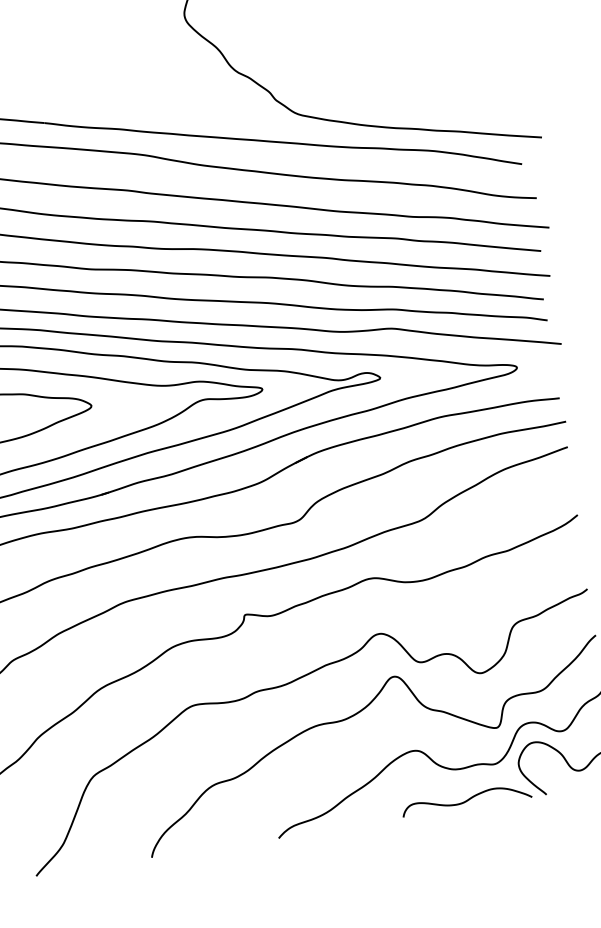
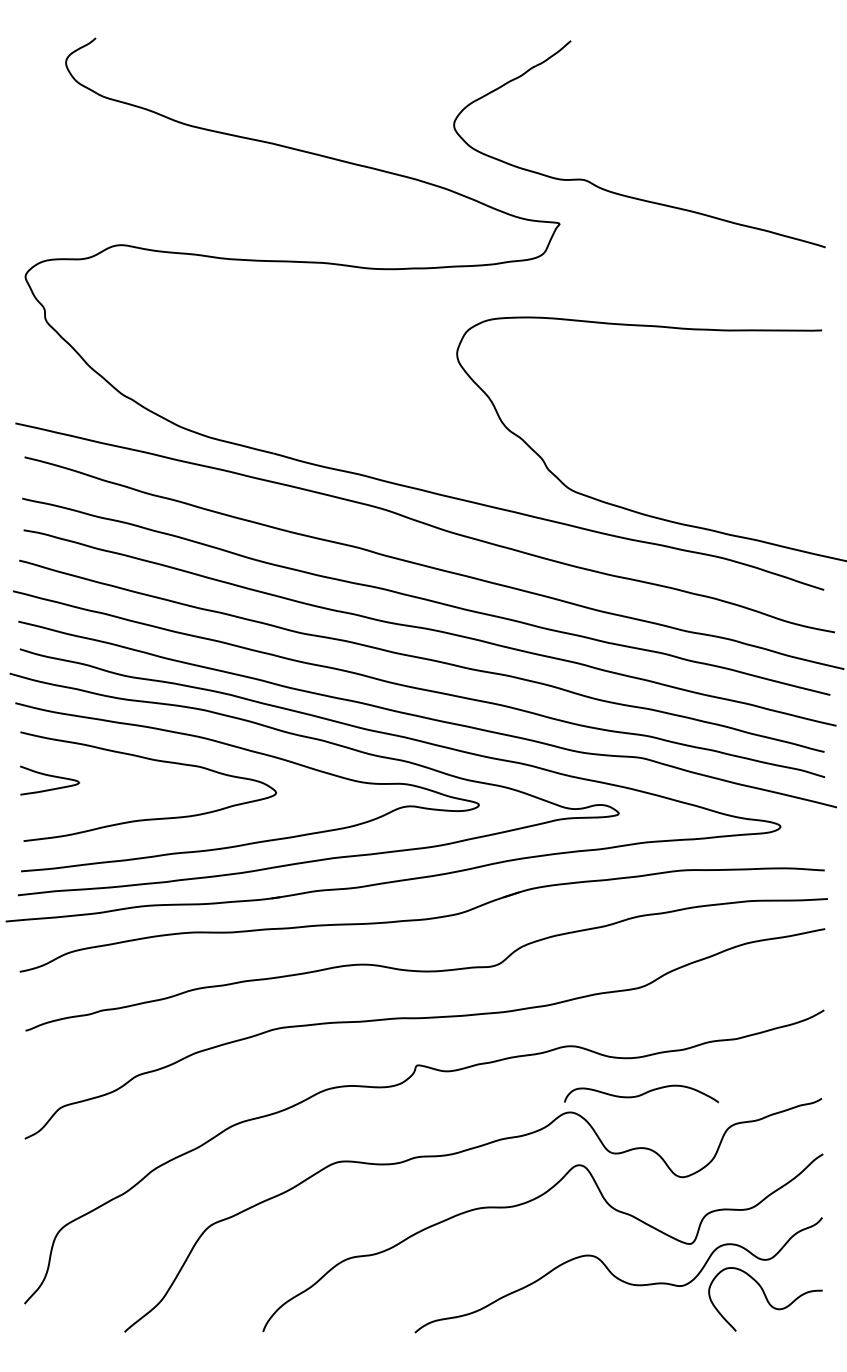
curve: (466, 799) -> (641, 1093), moved

